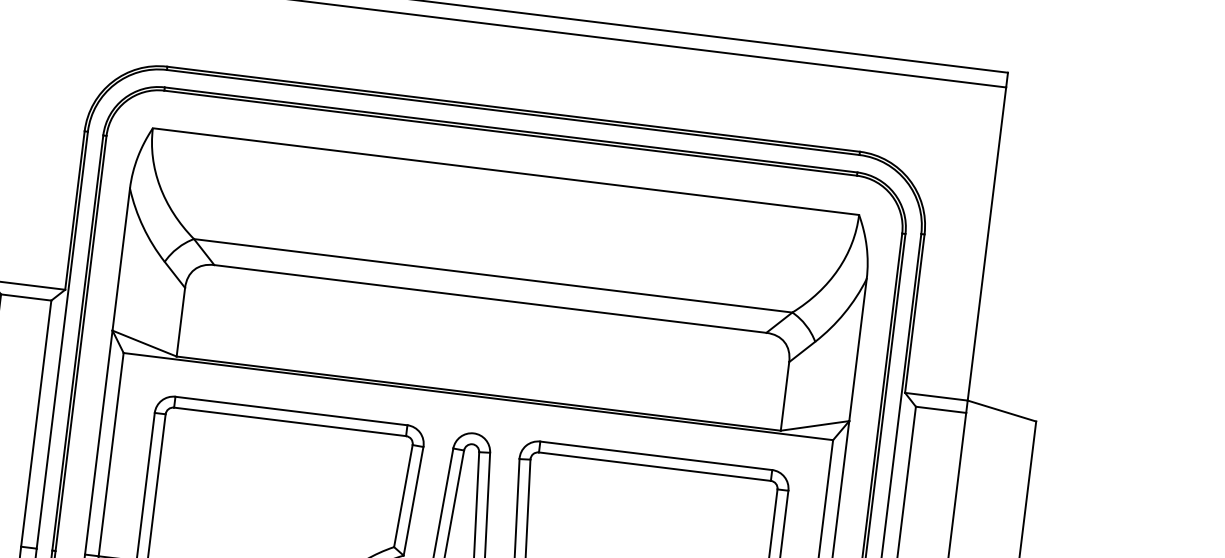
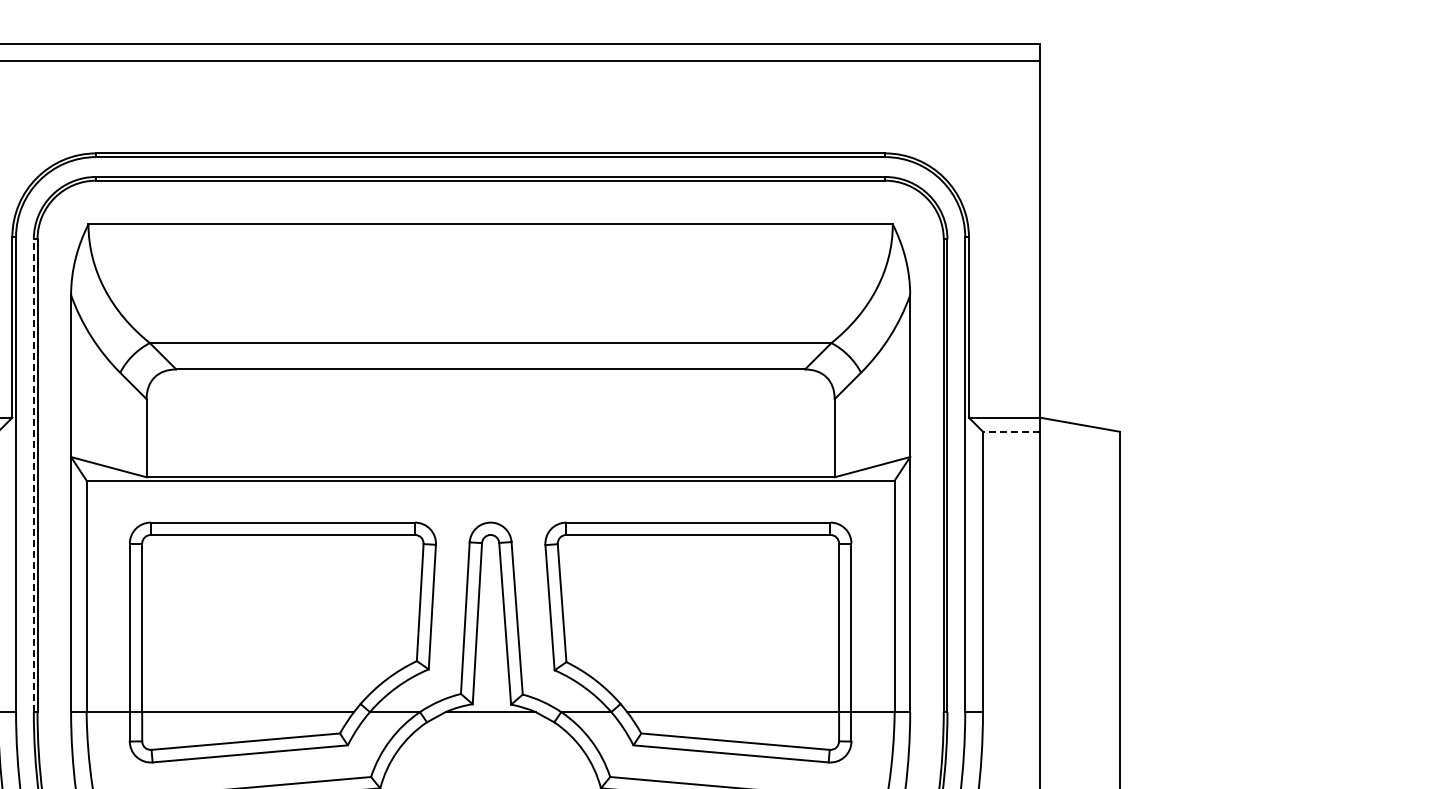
line: (77, 342) -> (33, 475), solid -> dashed
line: (940, 409) -> (1011, 431), solid -> dashed

